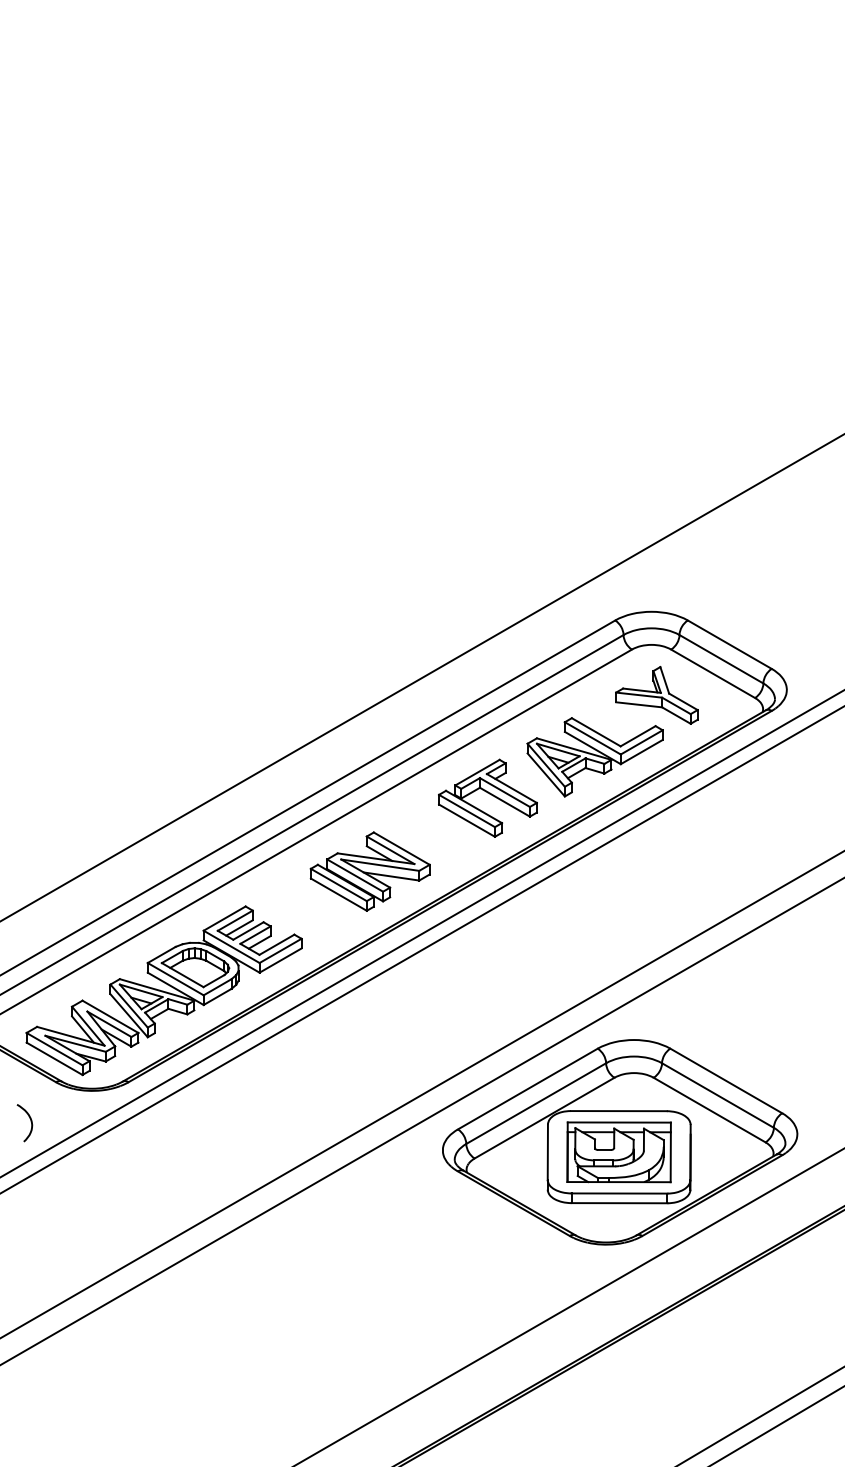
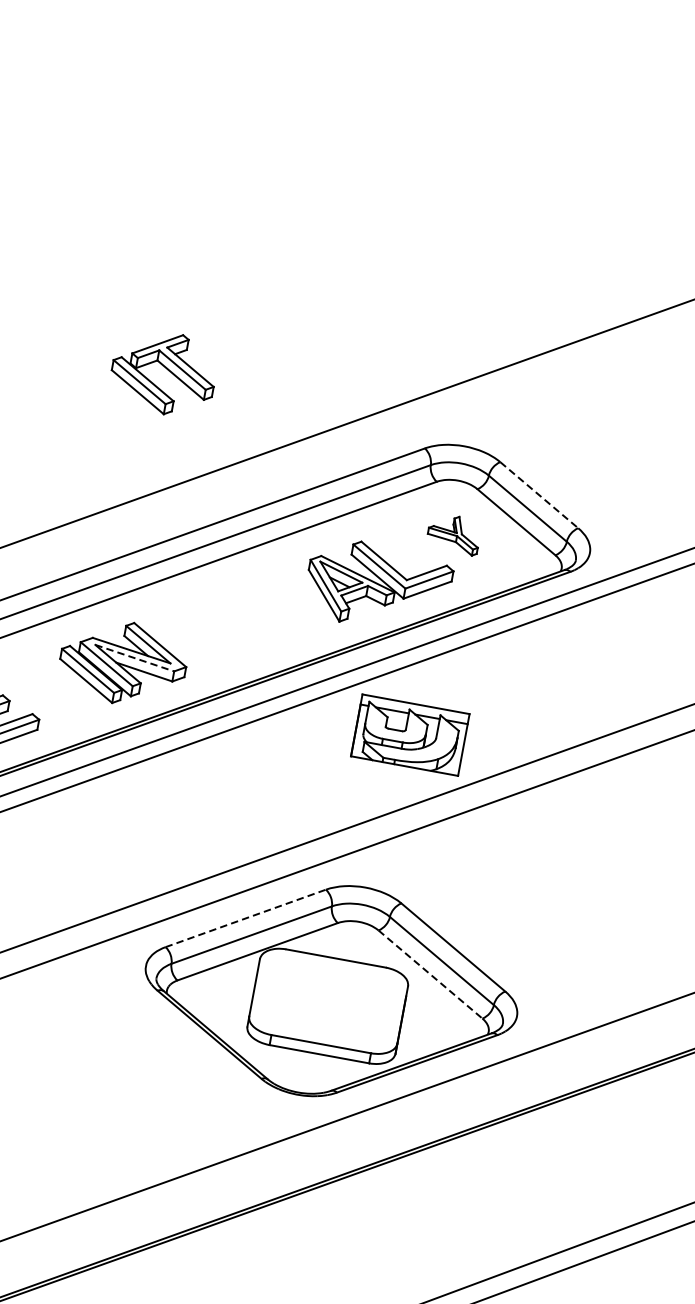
line: (730, 644) -> (540, 495), solid -> dashed
part: (656, 695) -> (453, 534), size x0.6
part: (487, 797) -> (163, 371), moved
line: (380, 865) -> (134, 658), solid -> dashed
line: (527, 1089) -> (245, 918), solid -> dashed
line: (709, 1110) -> (430, 974), solid -> dashed
part: (618, 1152) -> (409, 735), moved

